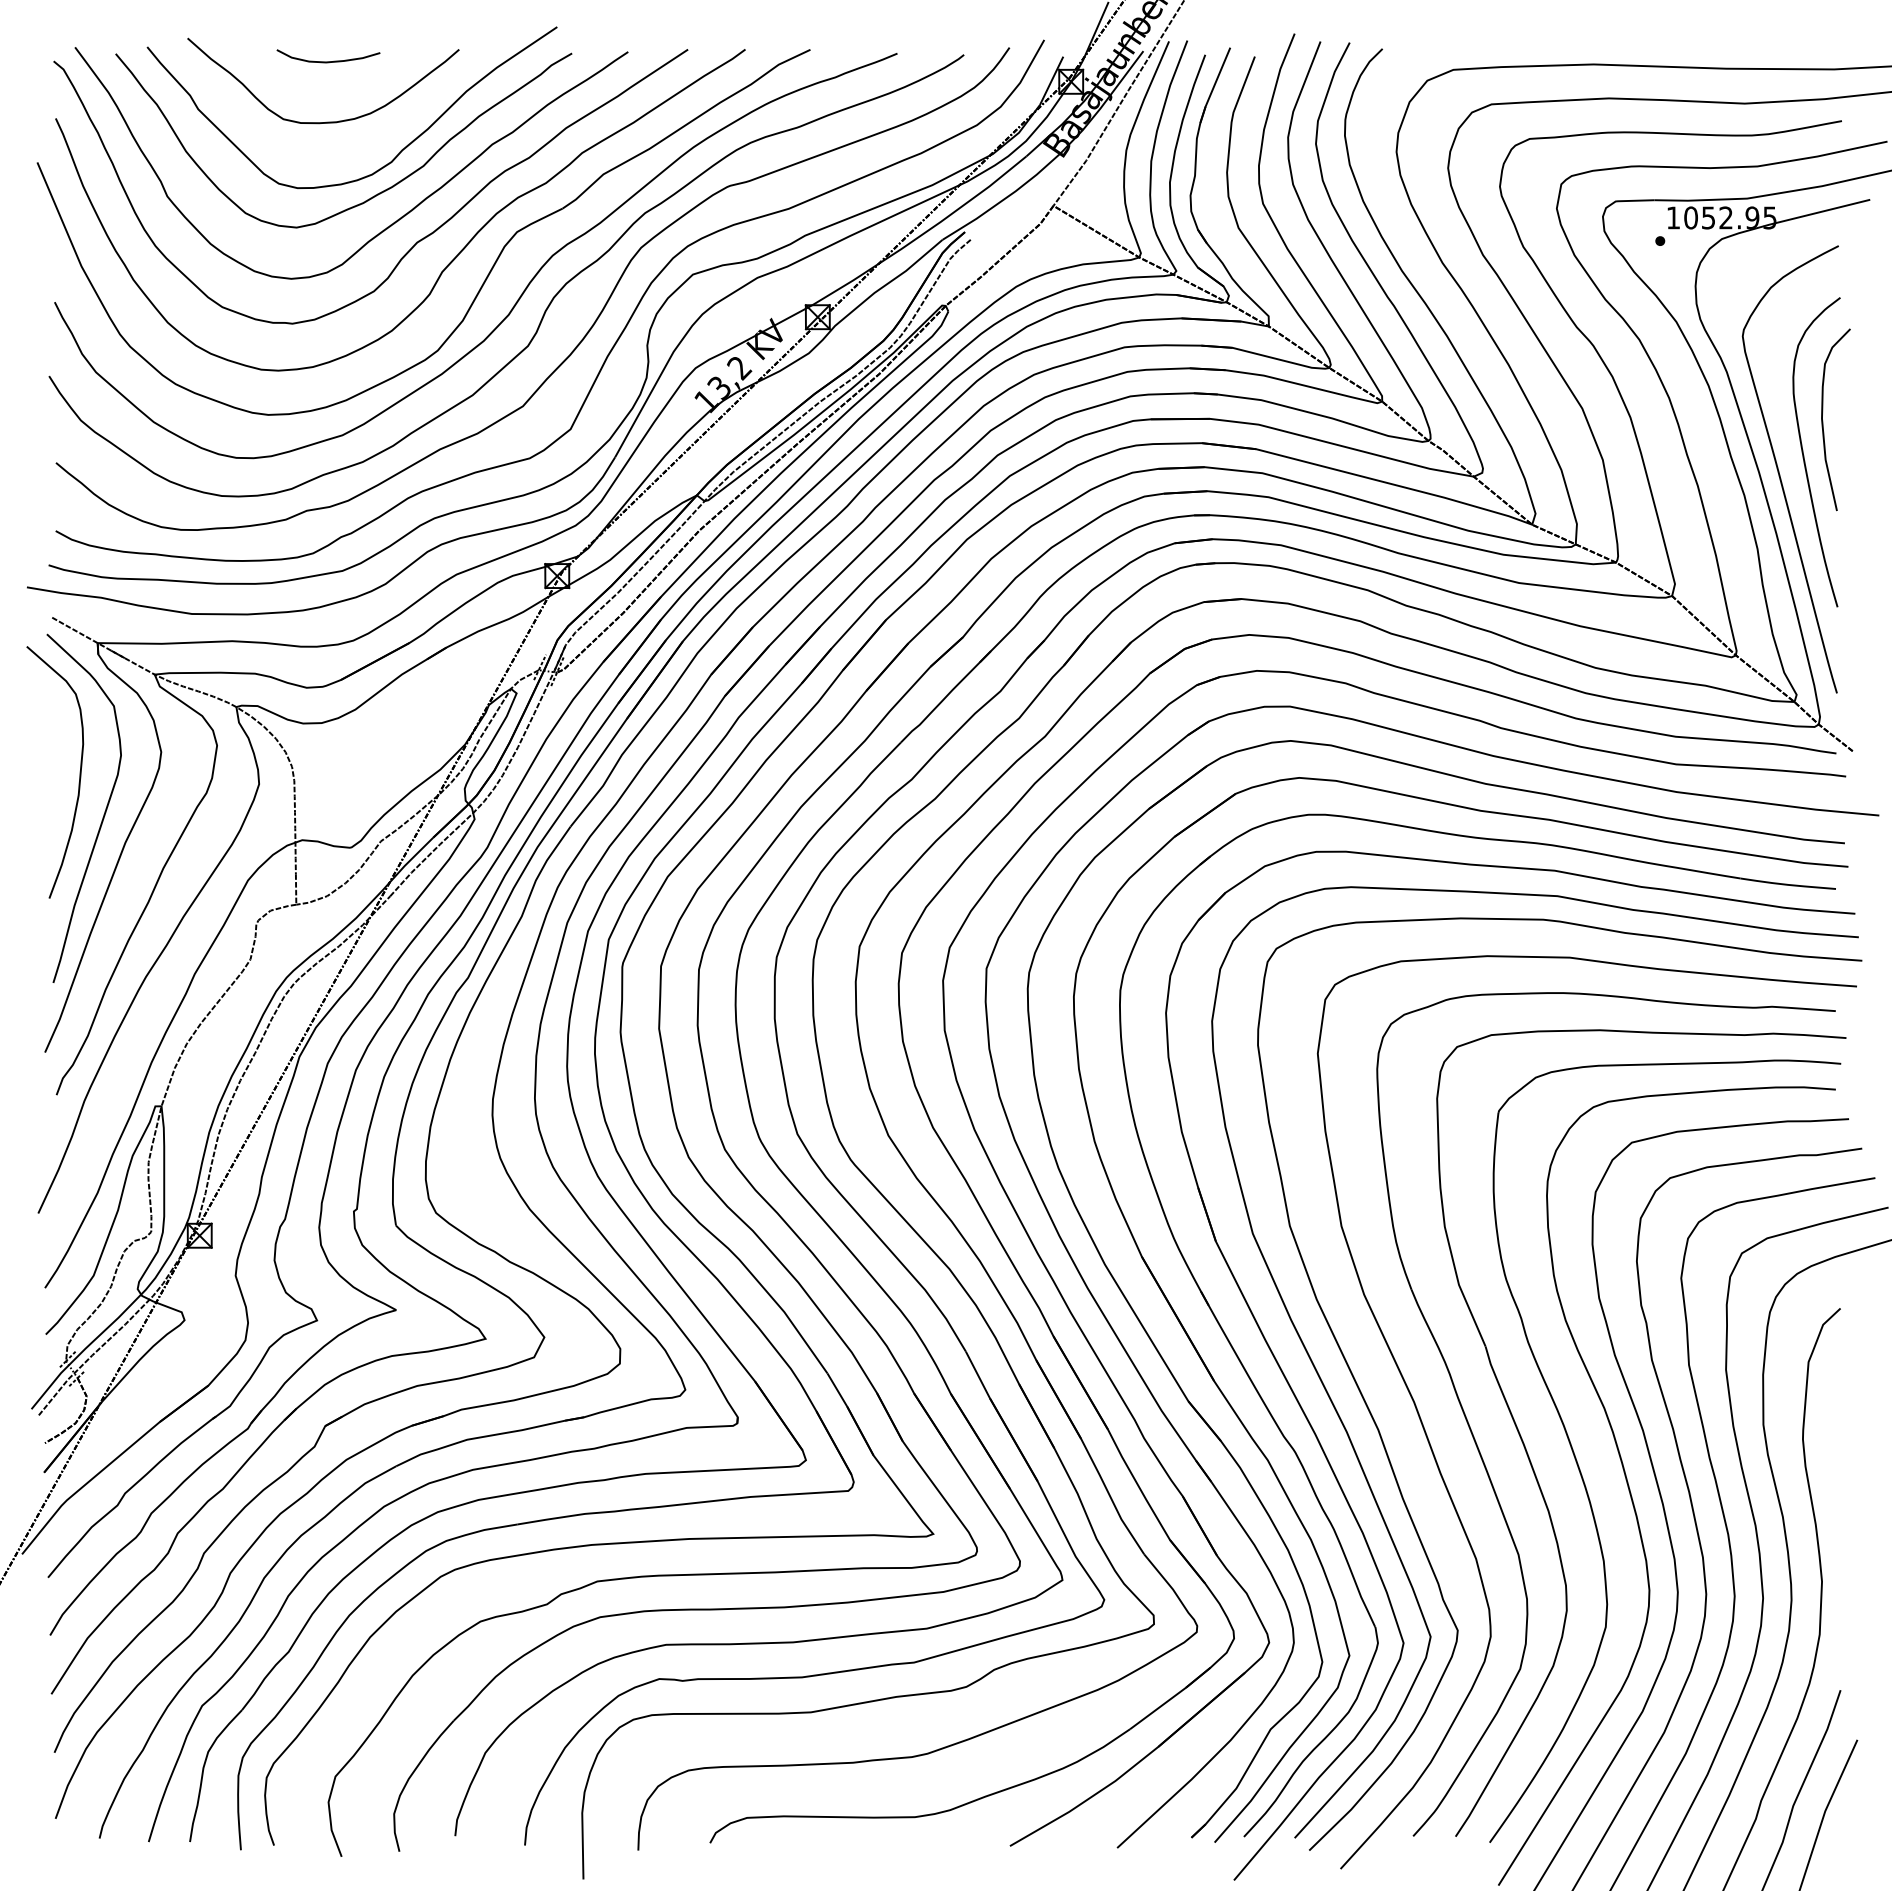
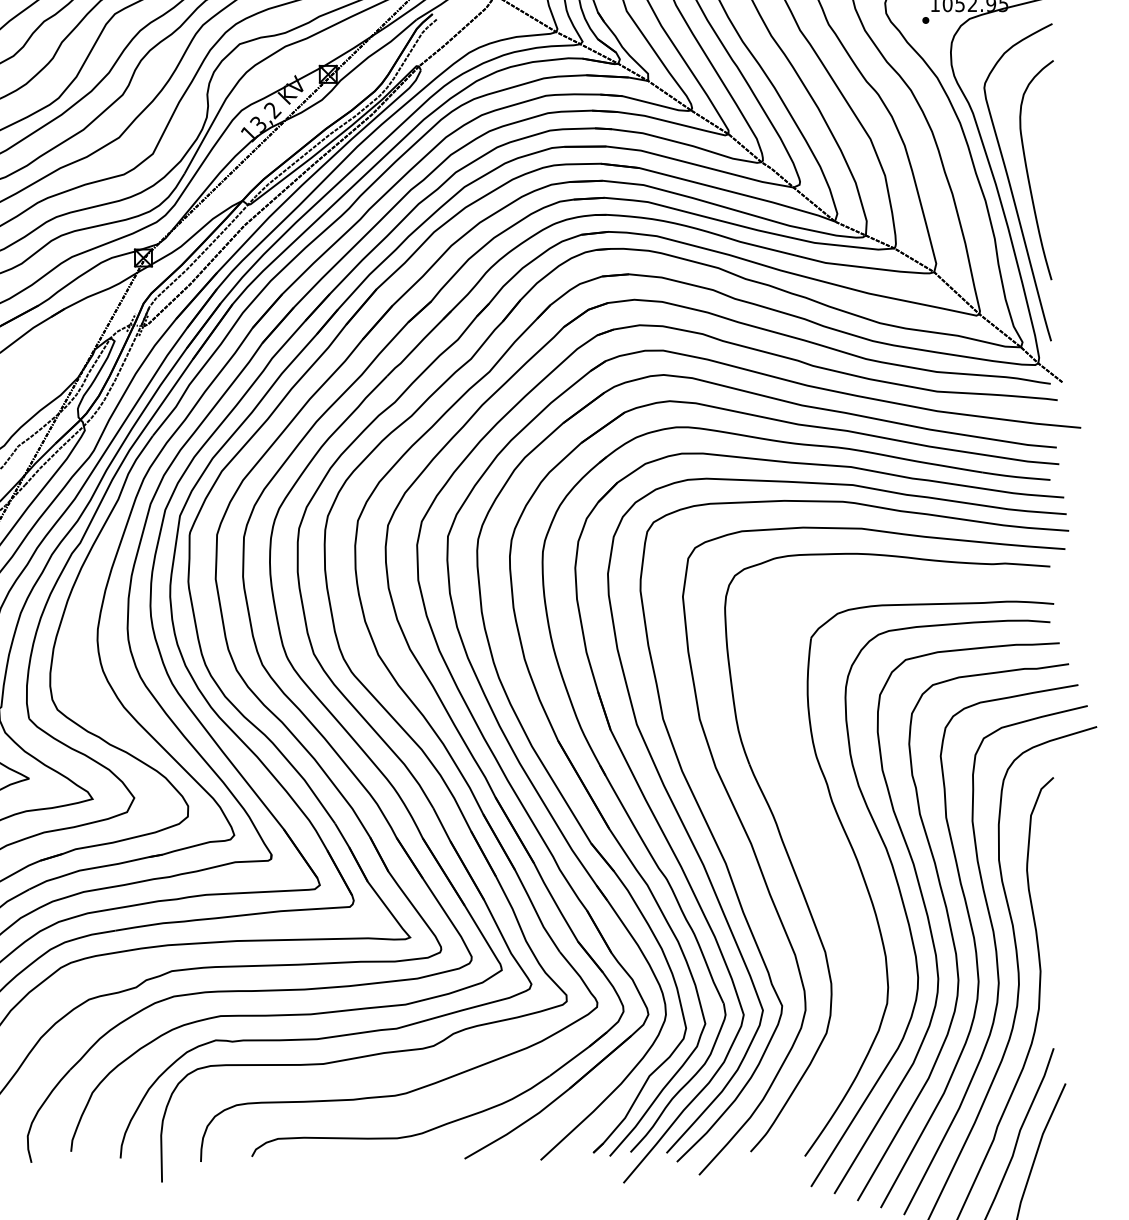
curve: (1823, 420) -> (1041, 147), removed
part: (1535, 1472) -> (837, 893), removed

